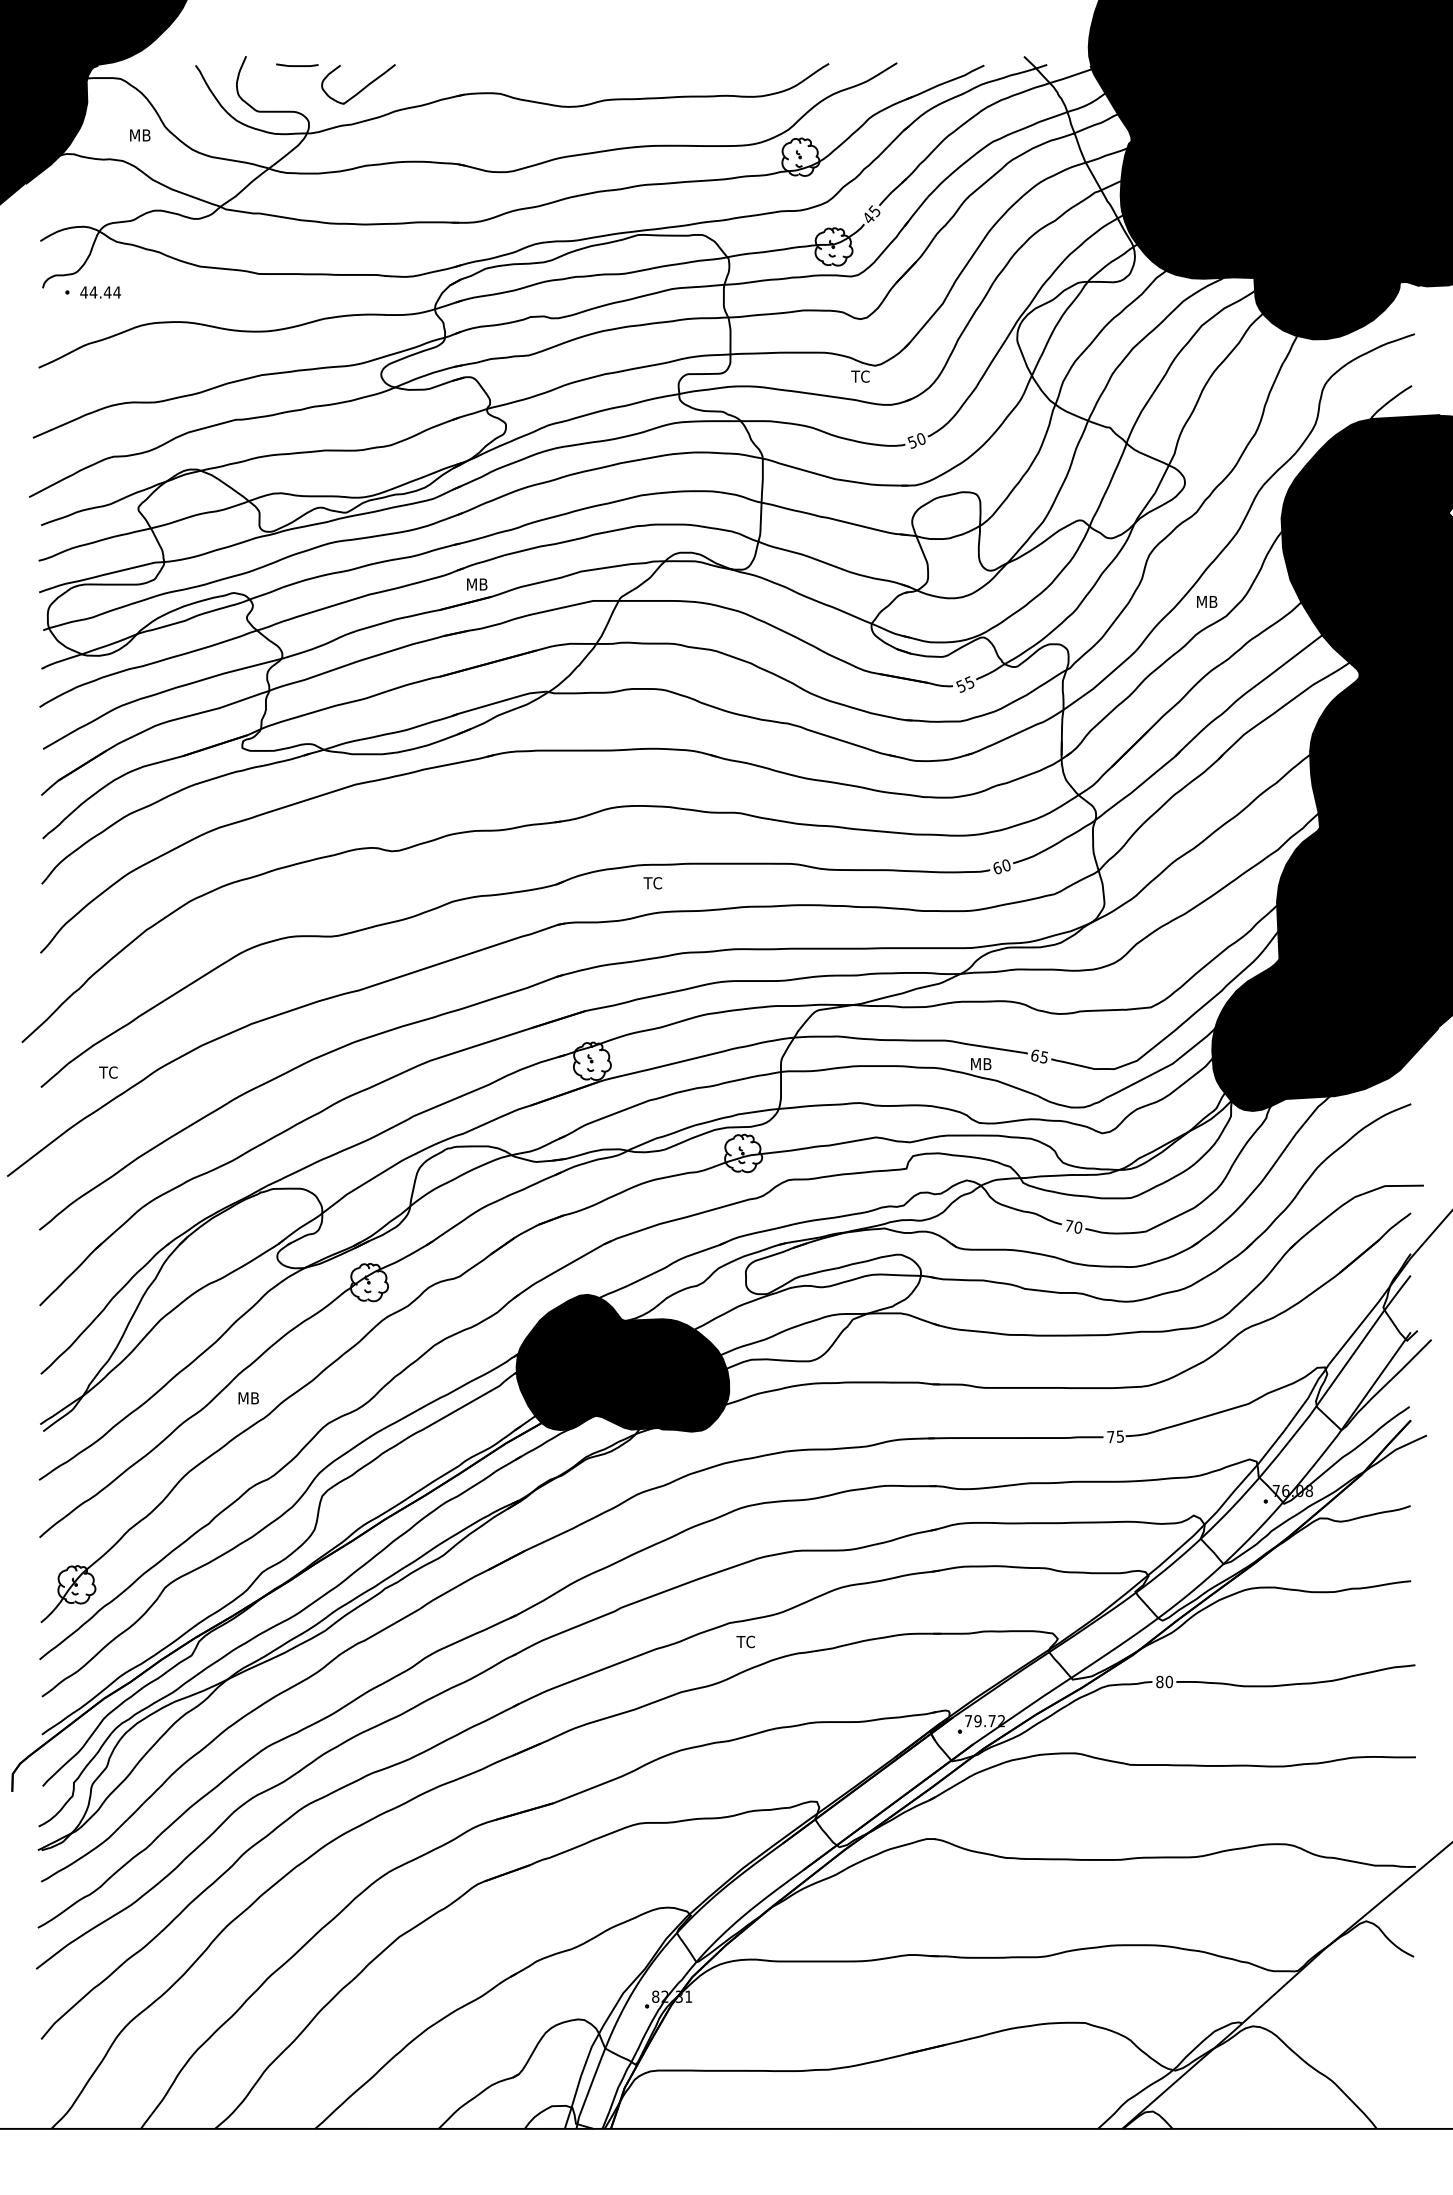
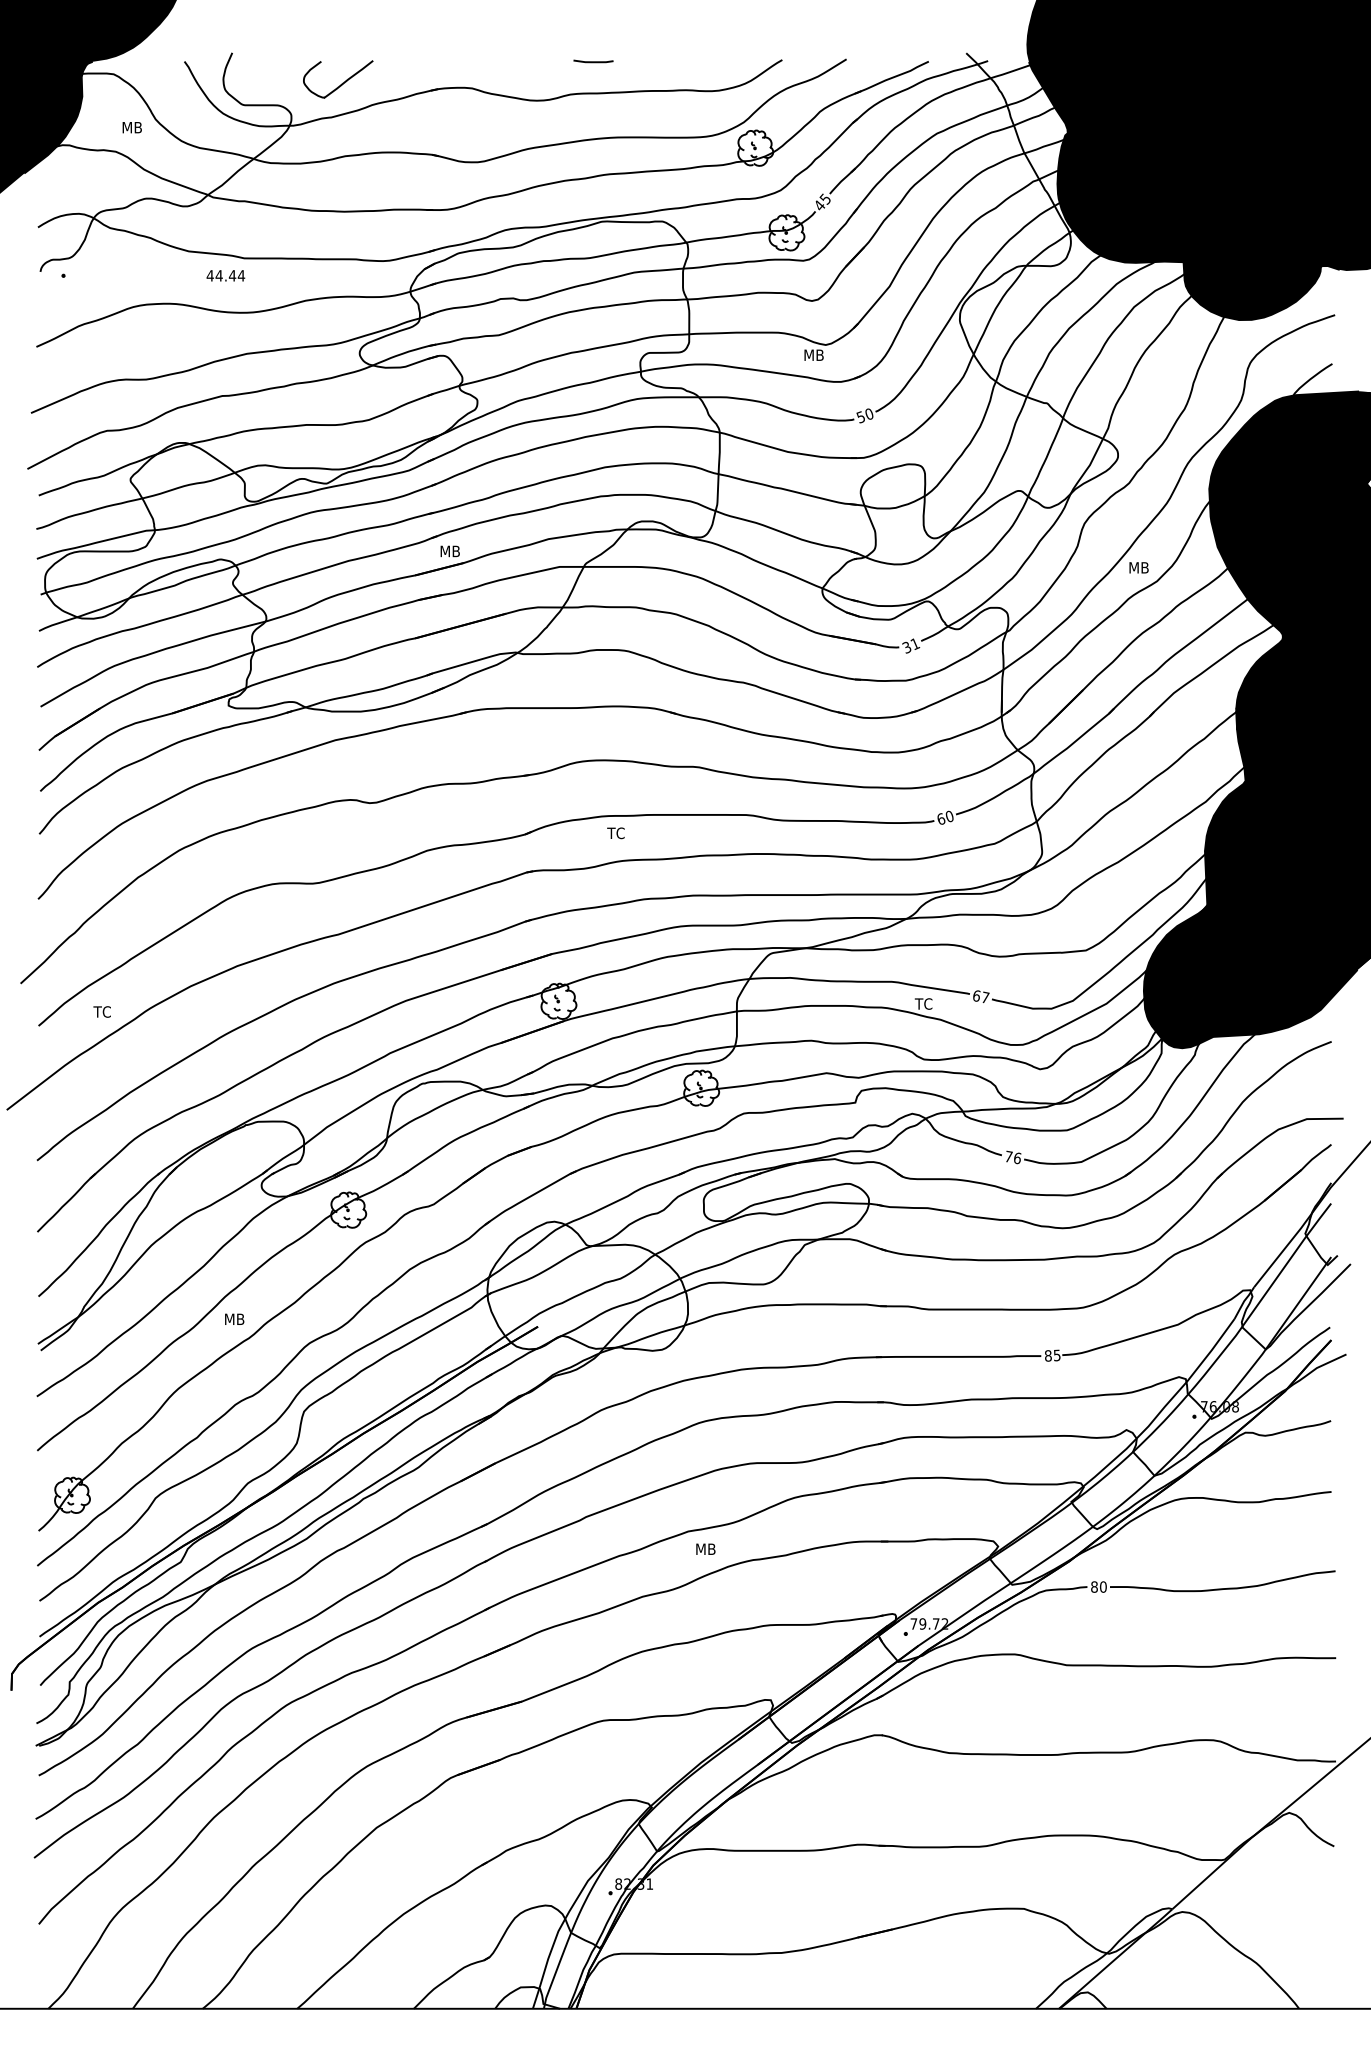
curve: (297, 65) -> (593, 61), moved
text: (100, 292) -> (225, 275), moved
text: (862, 376) -> (813, 355), TC -> MB
text: (965, 683) -> (911, 644), 55 -> 31
text: (1044, 1057) -> (985, 997), 65 -> 67
text: (979, 1063) -> (924, 1003), MB -> TC
text: (1078, 1226) -> (1017, 1157), 70 -> 76
fill: (622, 1362) -> (587, 1285), removed
text: (1110, 1436) -> (1047, 1355), 75 -> 85
text: (746, 1642) -> (704, 1549), TC -> MB

